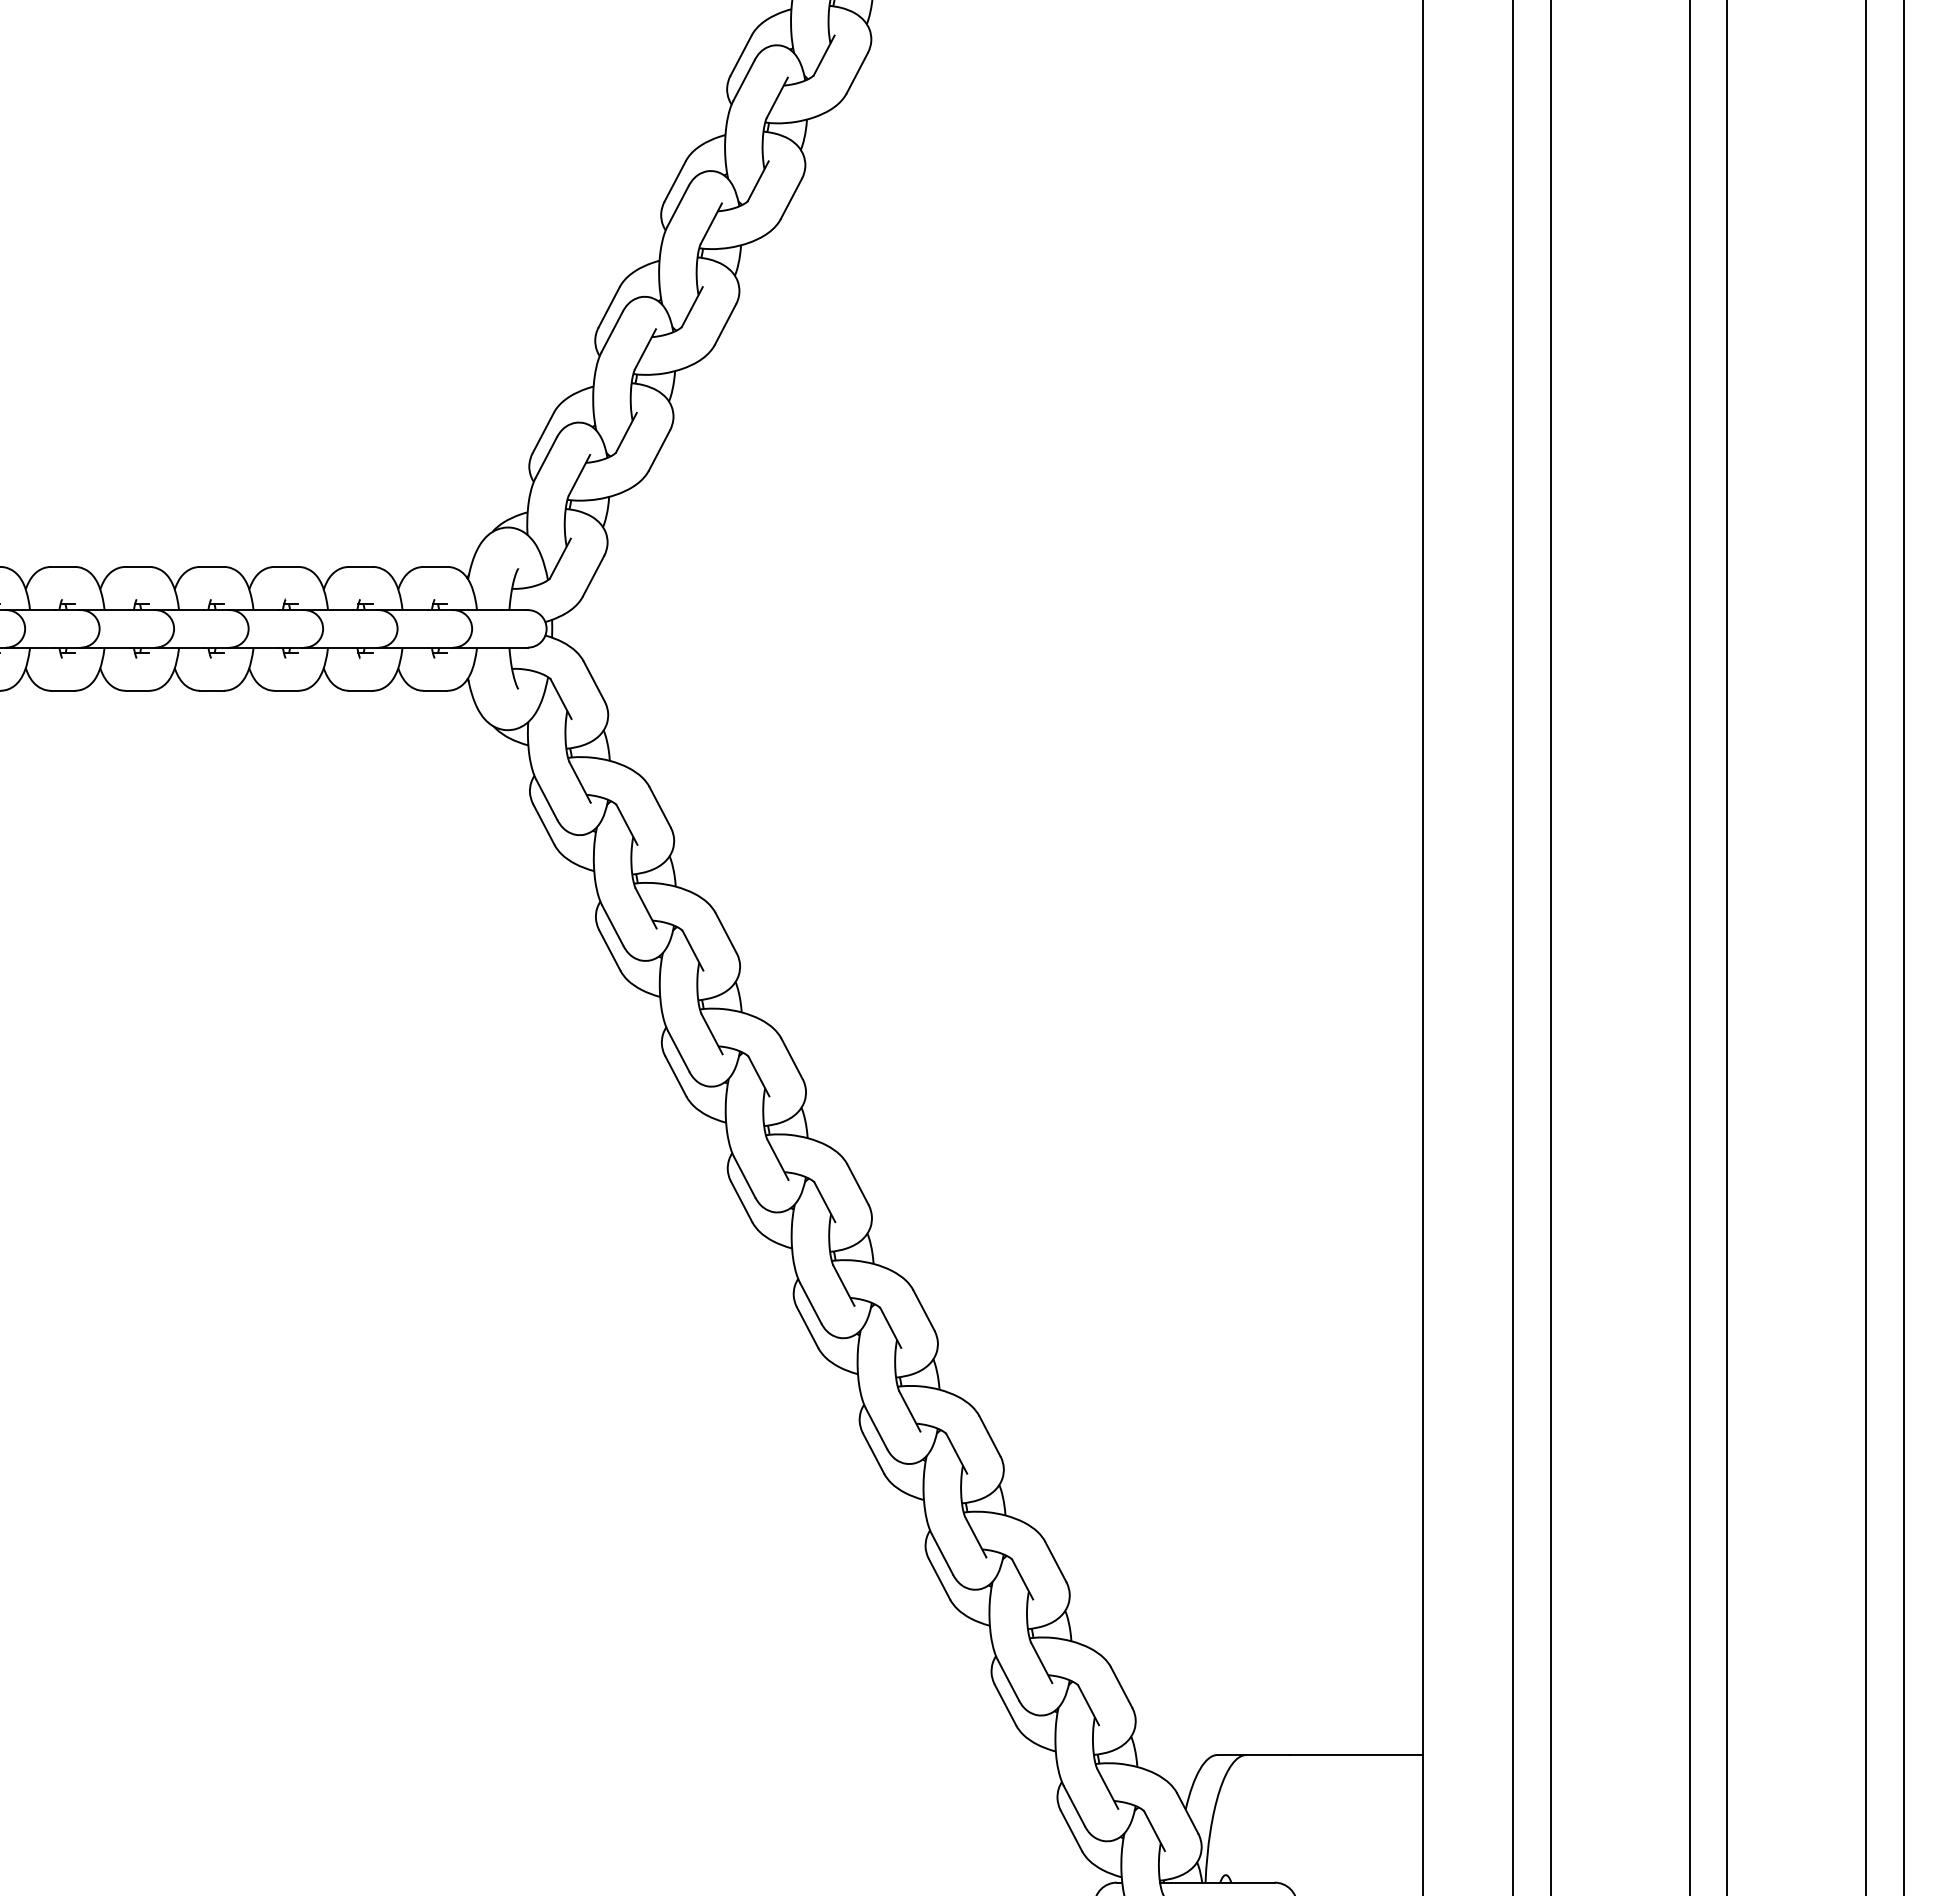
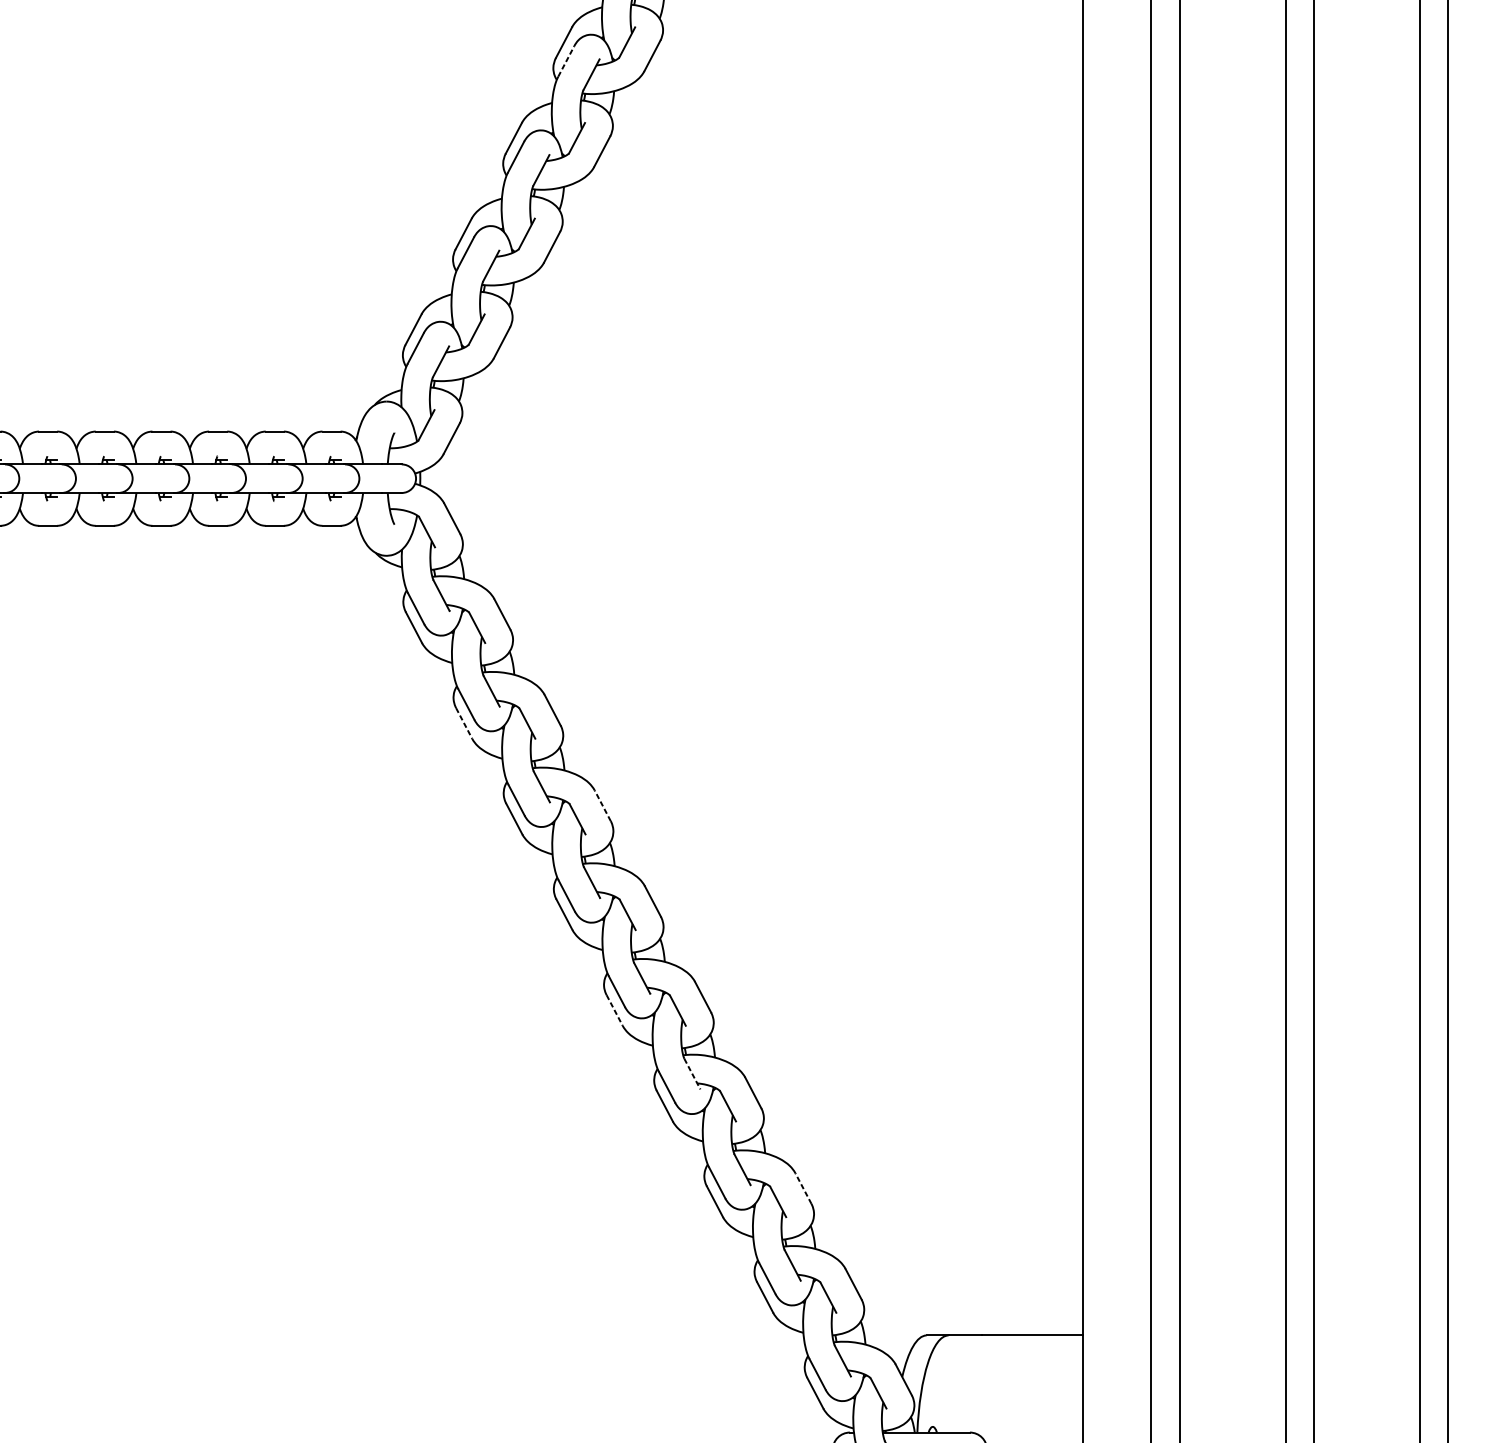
line: (744, 80) -> (566, 61), solid -> dashed
line: (609, 950) -> (463, 723), solid -> dashed
line: (792, 1058) -> (603, 805), solid -> dashed
line: (807, 1327) -> (614, 1010), solid -> dashed
line: (909, 1411) -> (692, 1074), solid -> dashed
line: (1055, 1561) -> (803, 1188), solid -> dashed

